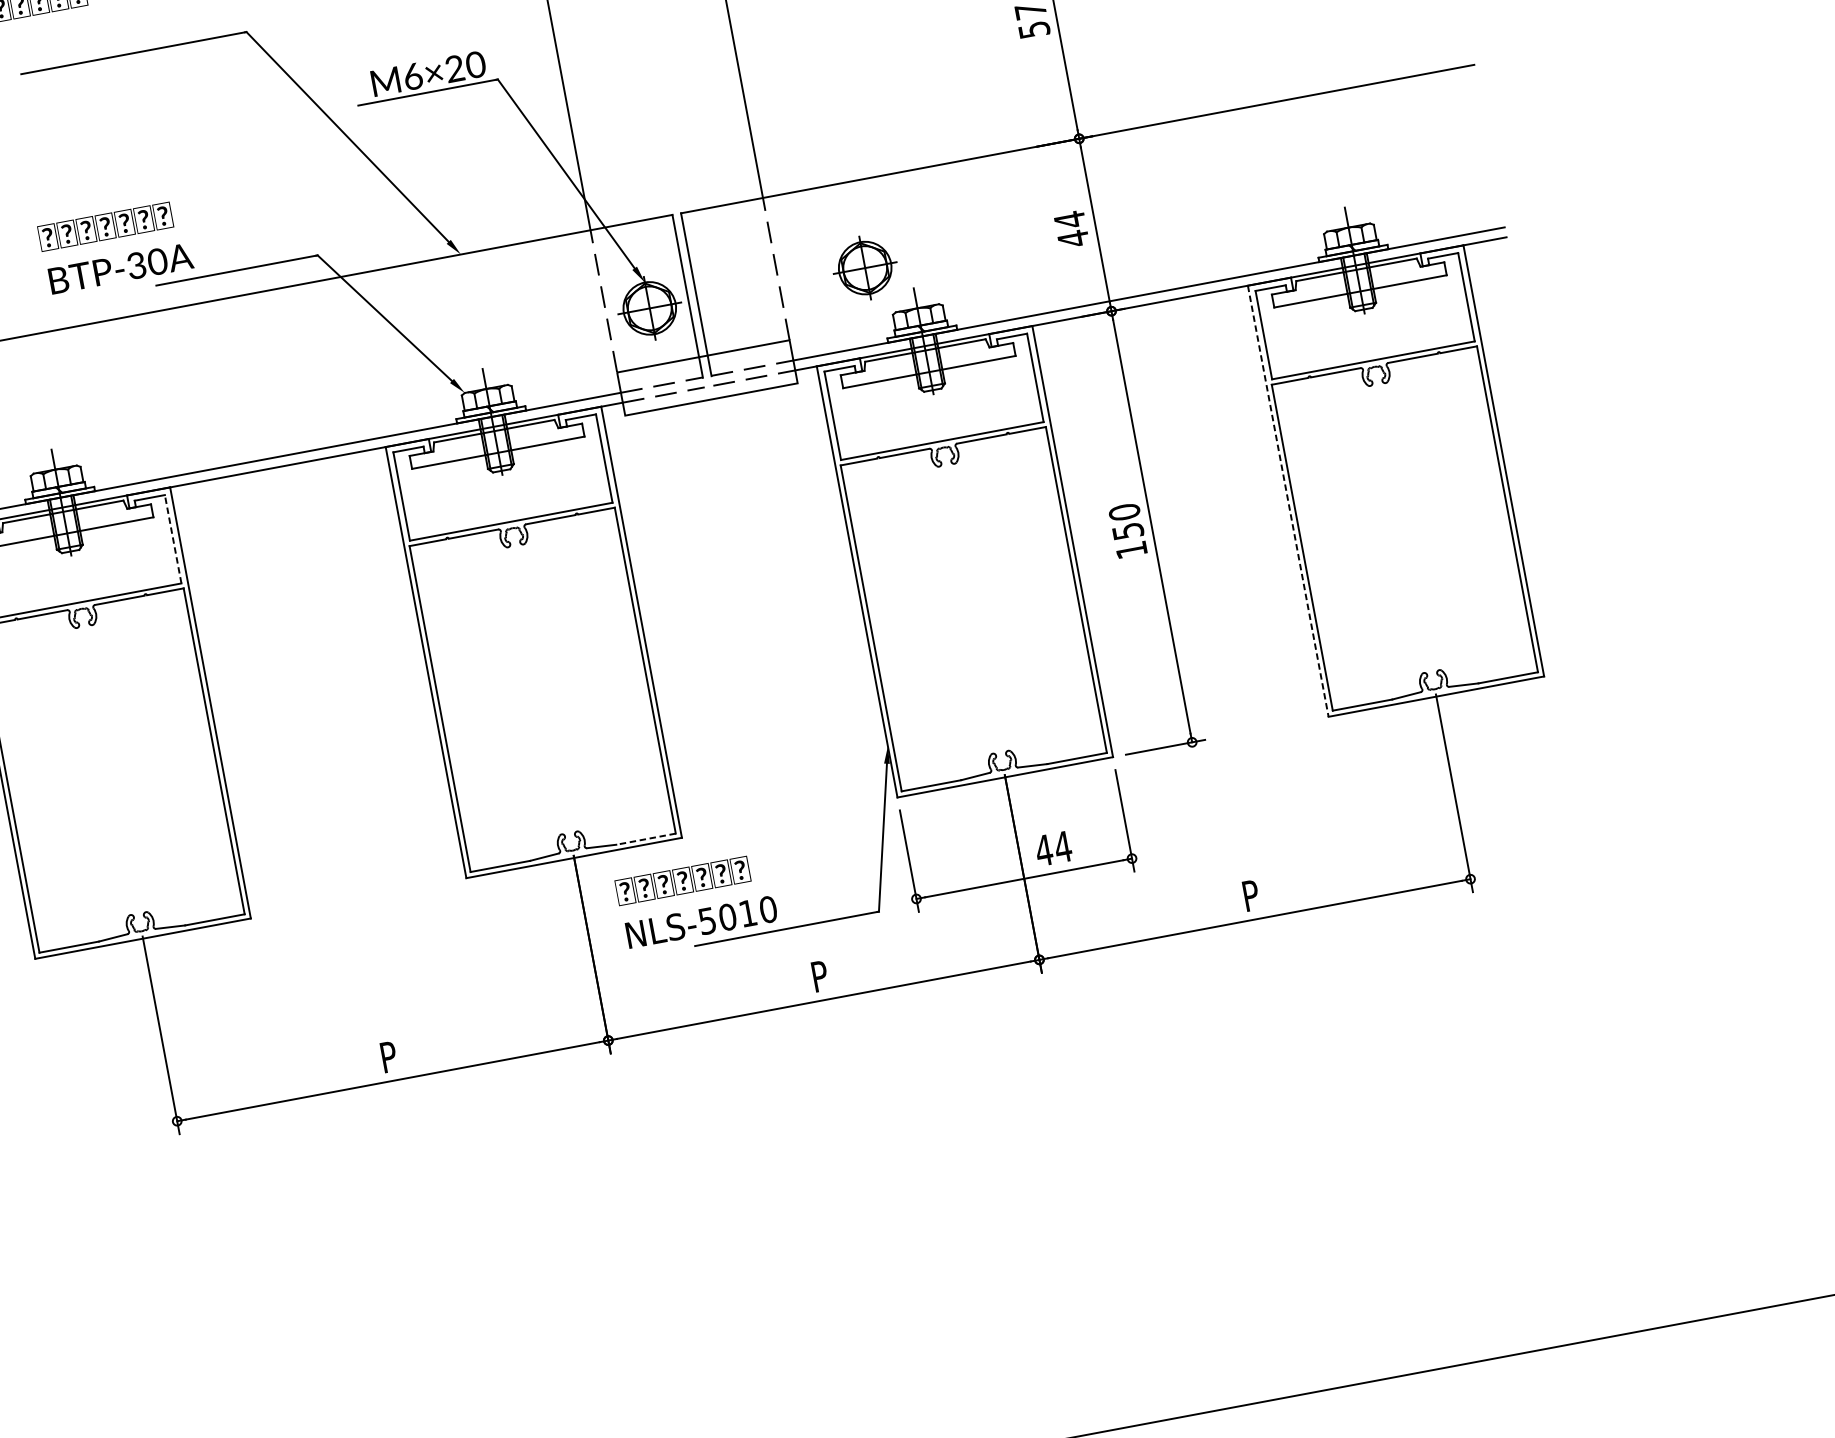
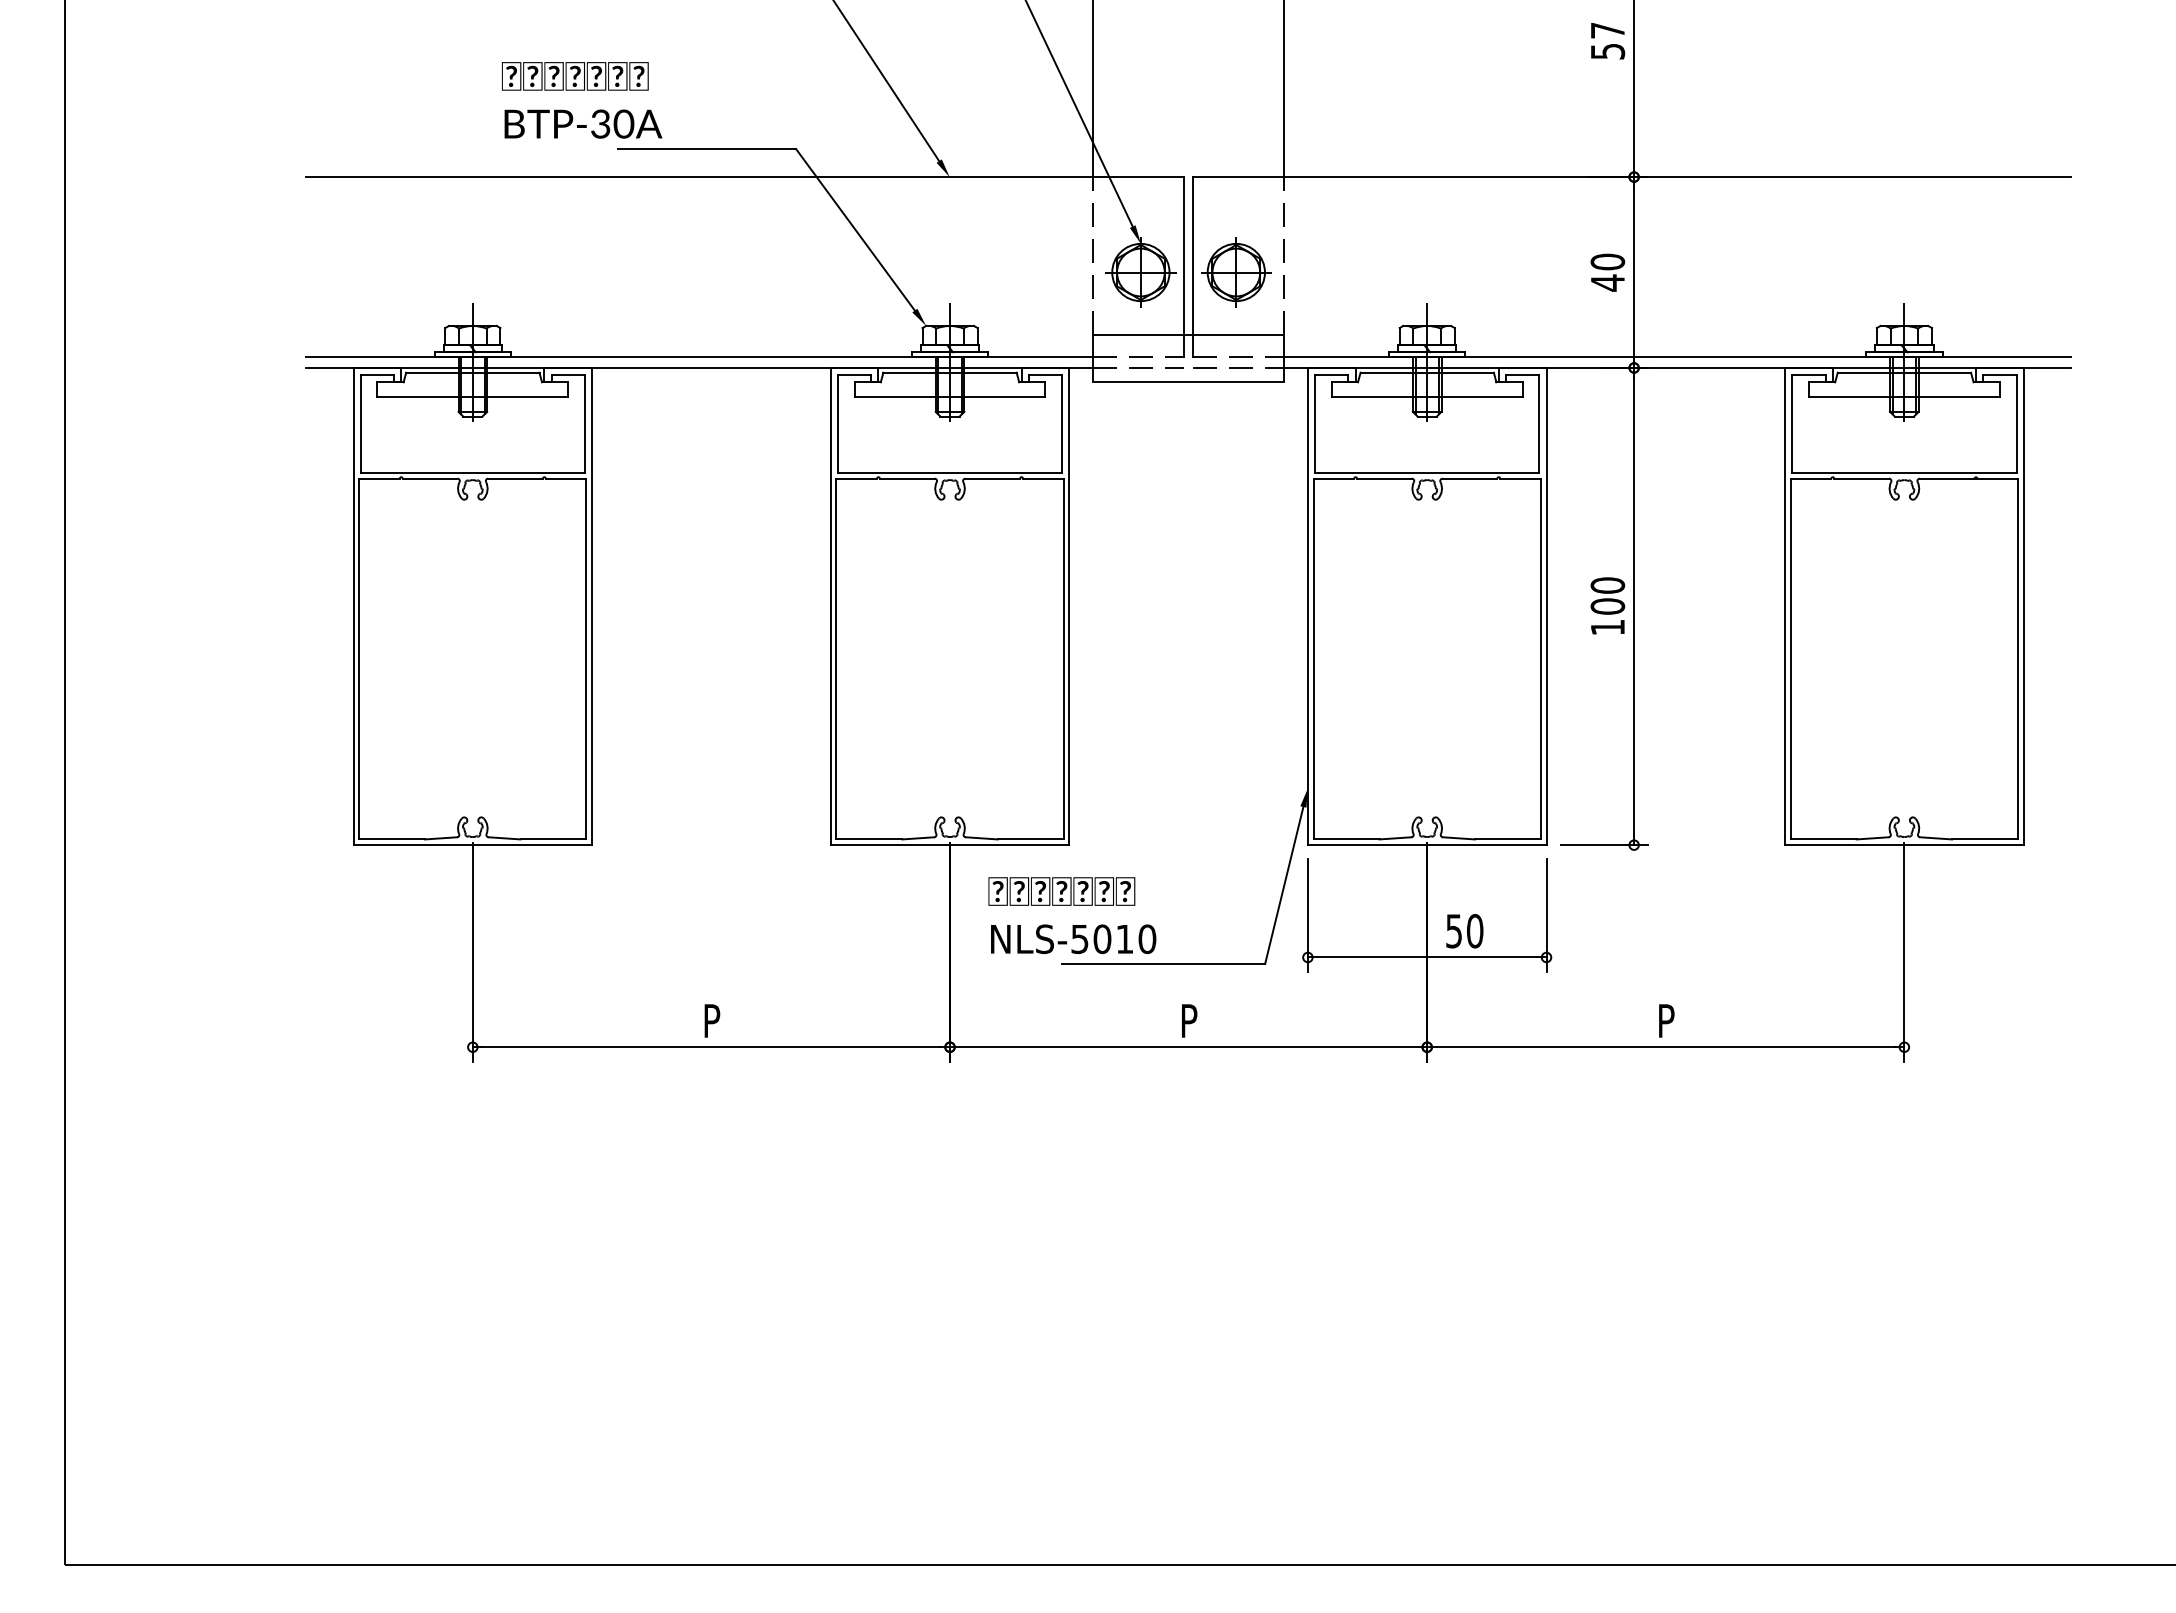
text: (1069, 219) -> (1607, 261), 44 -> 40
part: (865, 268) -> (1236, 272), moved
line: (1288, 501) -> (1785, 606), dashed -> solid
text: (1127, 531) -> (1607, 606), 150 -> 100
line: (172, 539) -> (584, 424), dashed -> solid
line: (645, 839) -> (1030, 839), dashed -> solid
text: (1053, 849) -> (1464, 931), 44 -> 50

